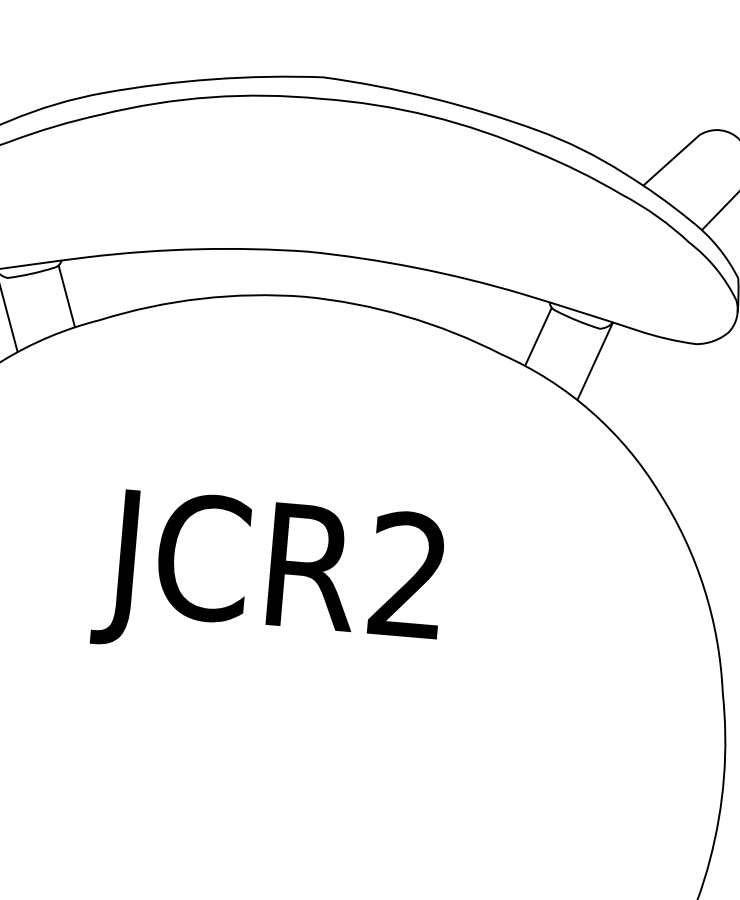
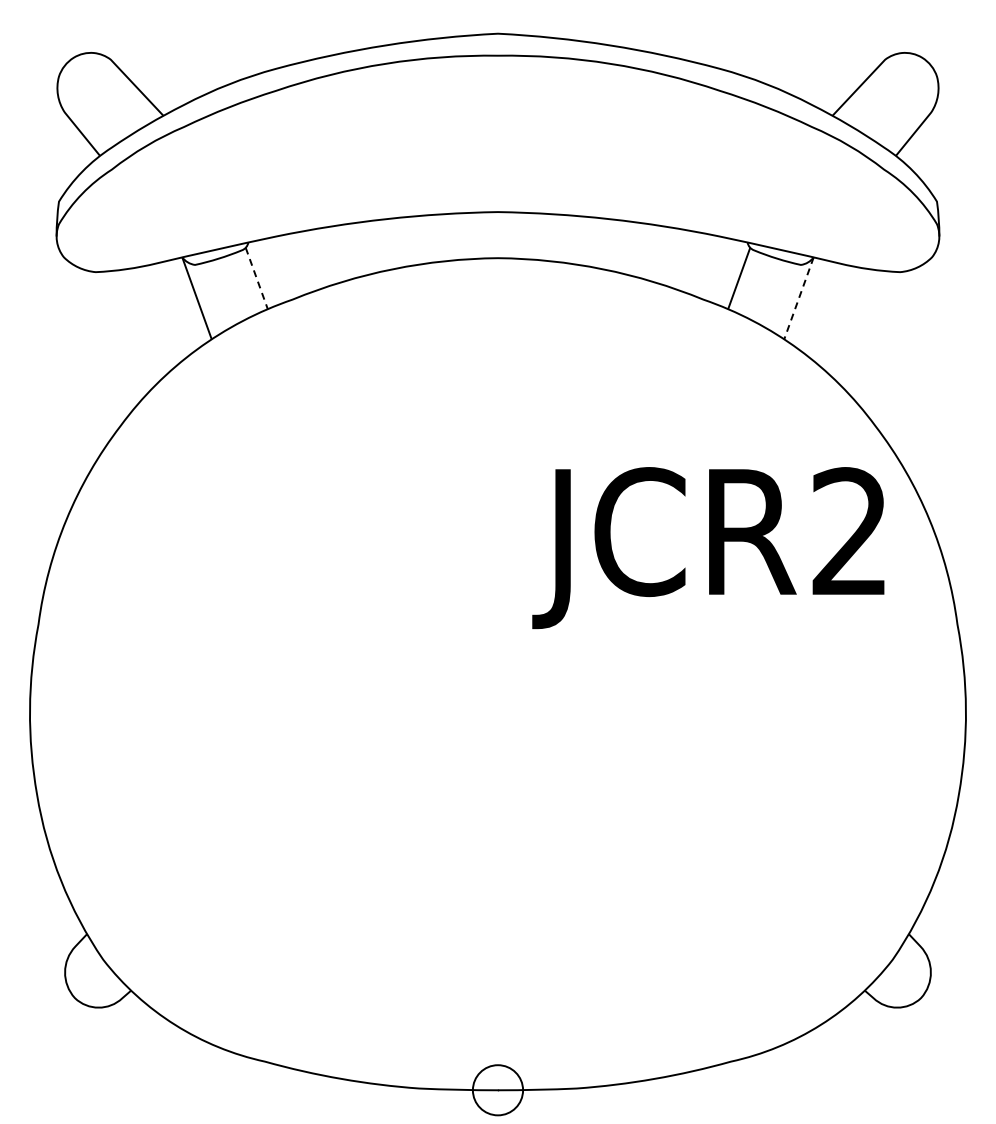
line: (66, 296) -> (256, 278), solid -> dashed
line: (595, 361) -> (799, 298), solid -> dashed
text: (268, 579) -> (708, 548), moved

